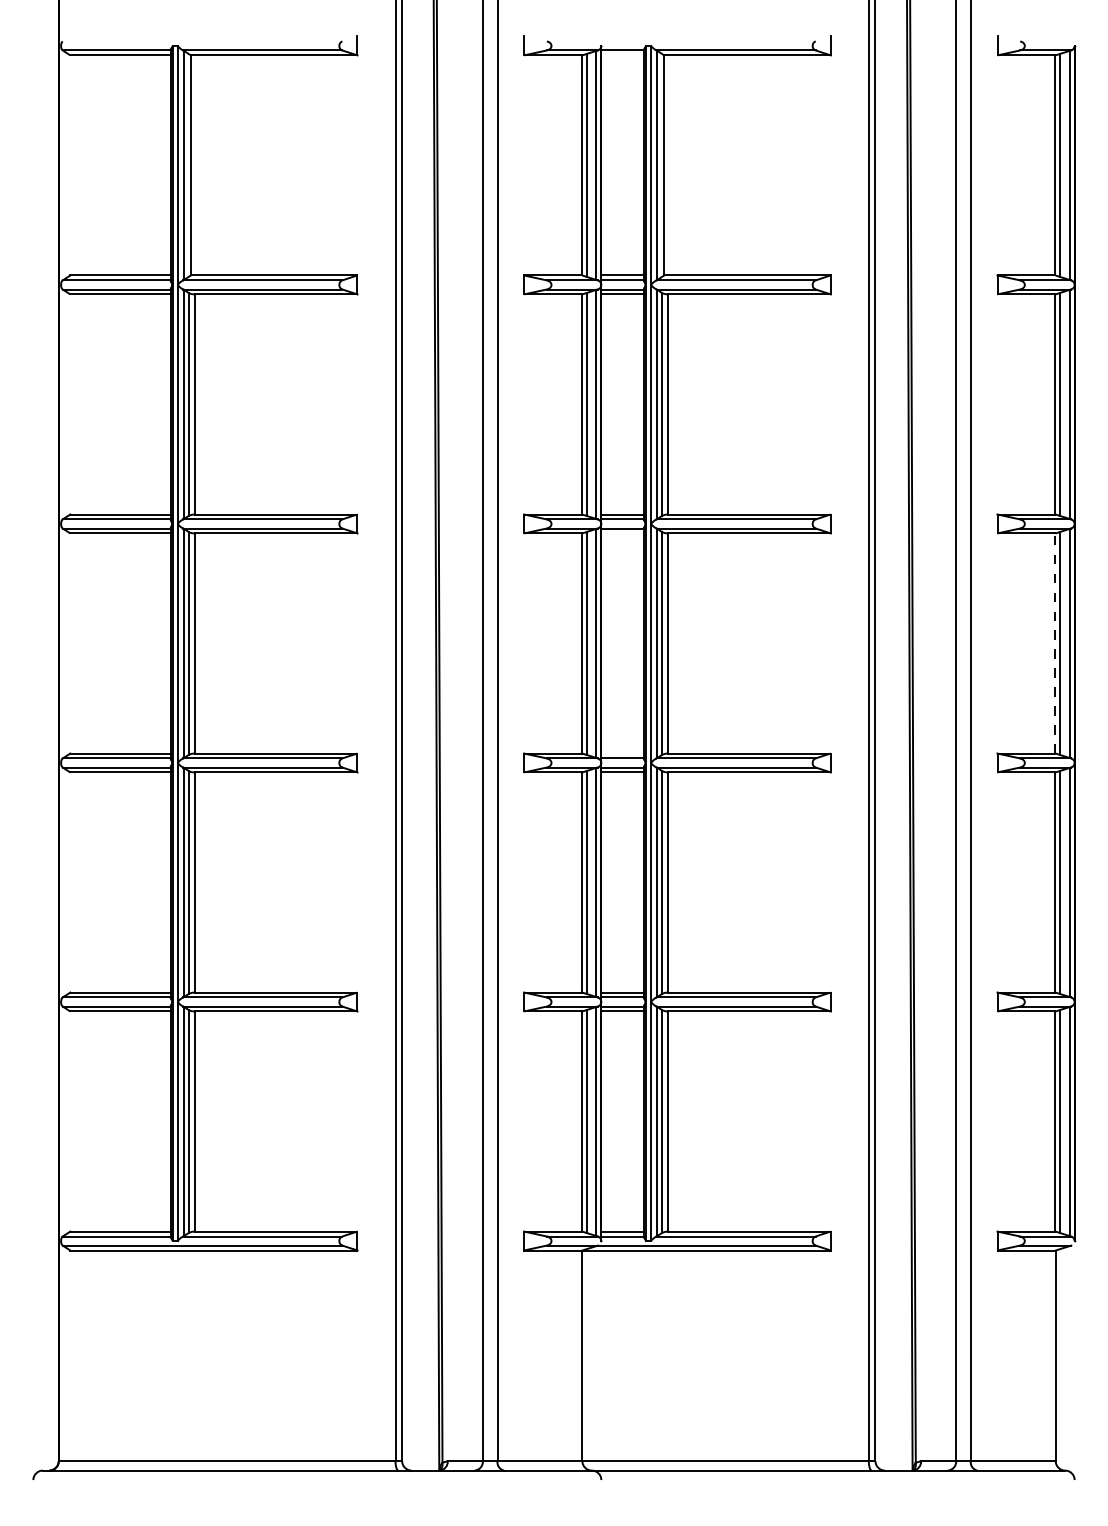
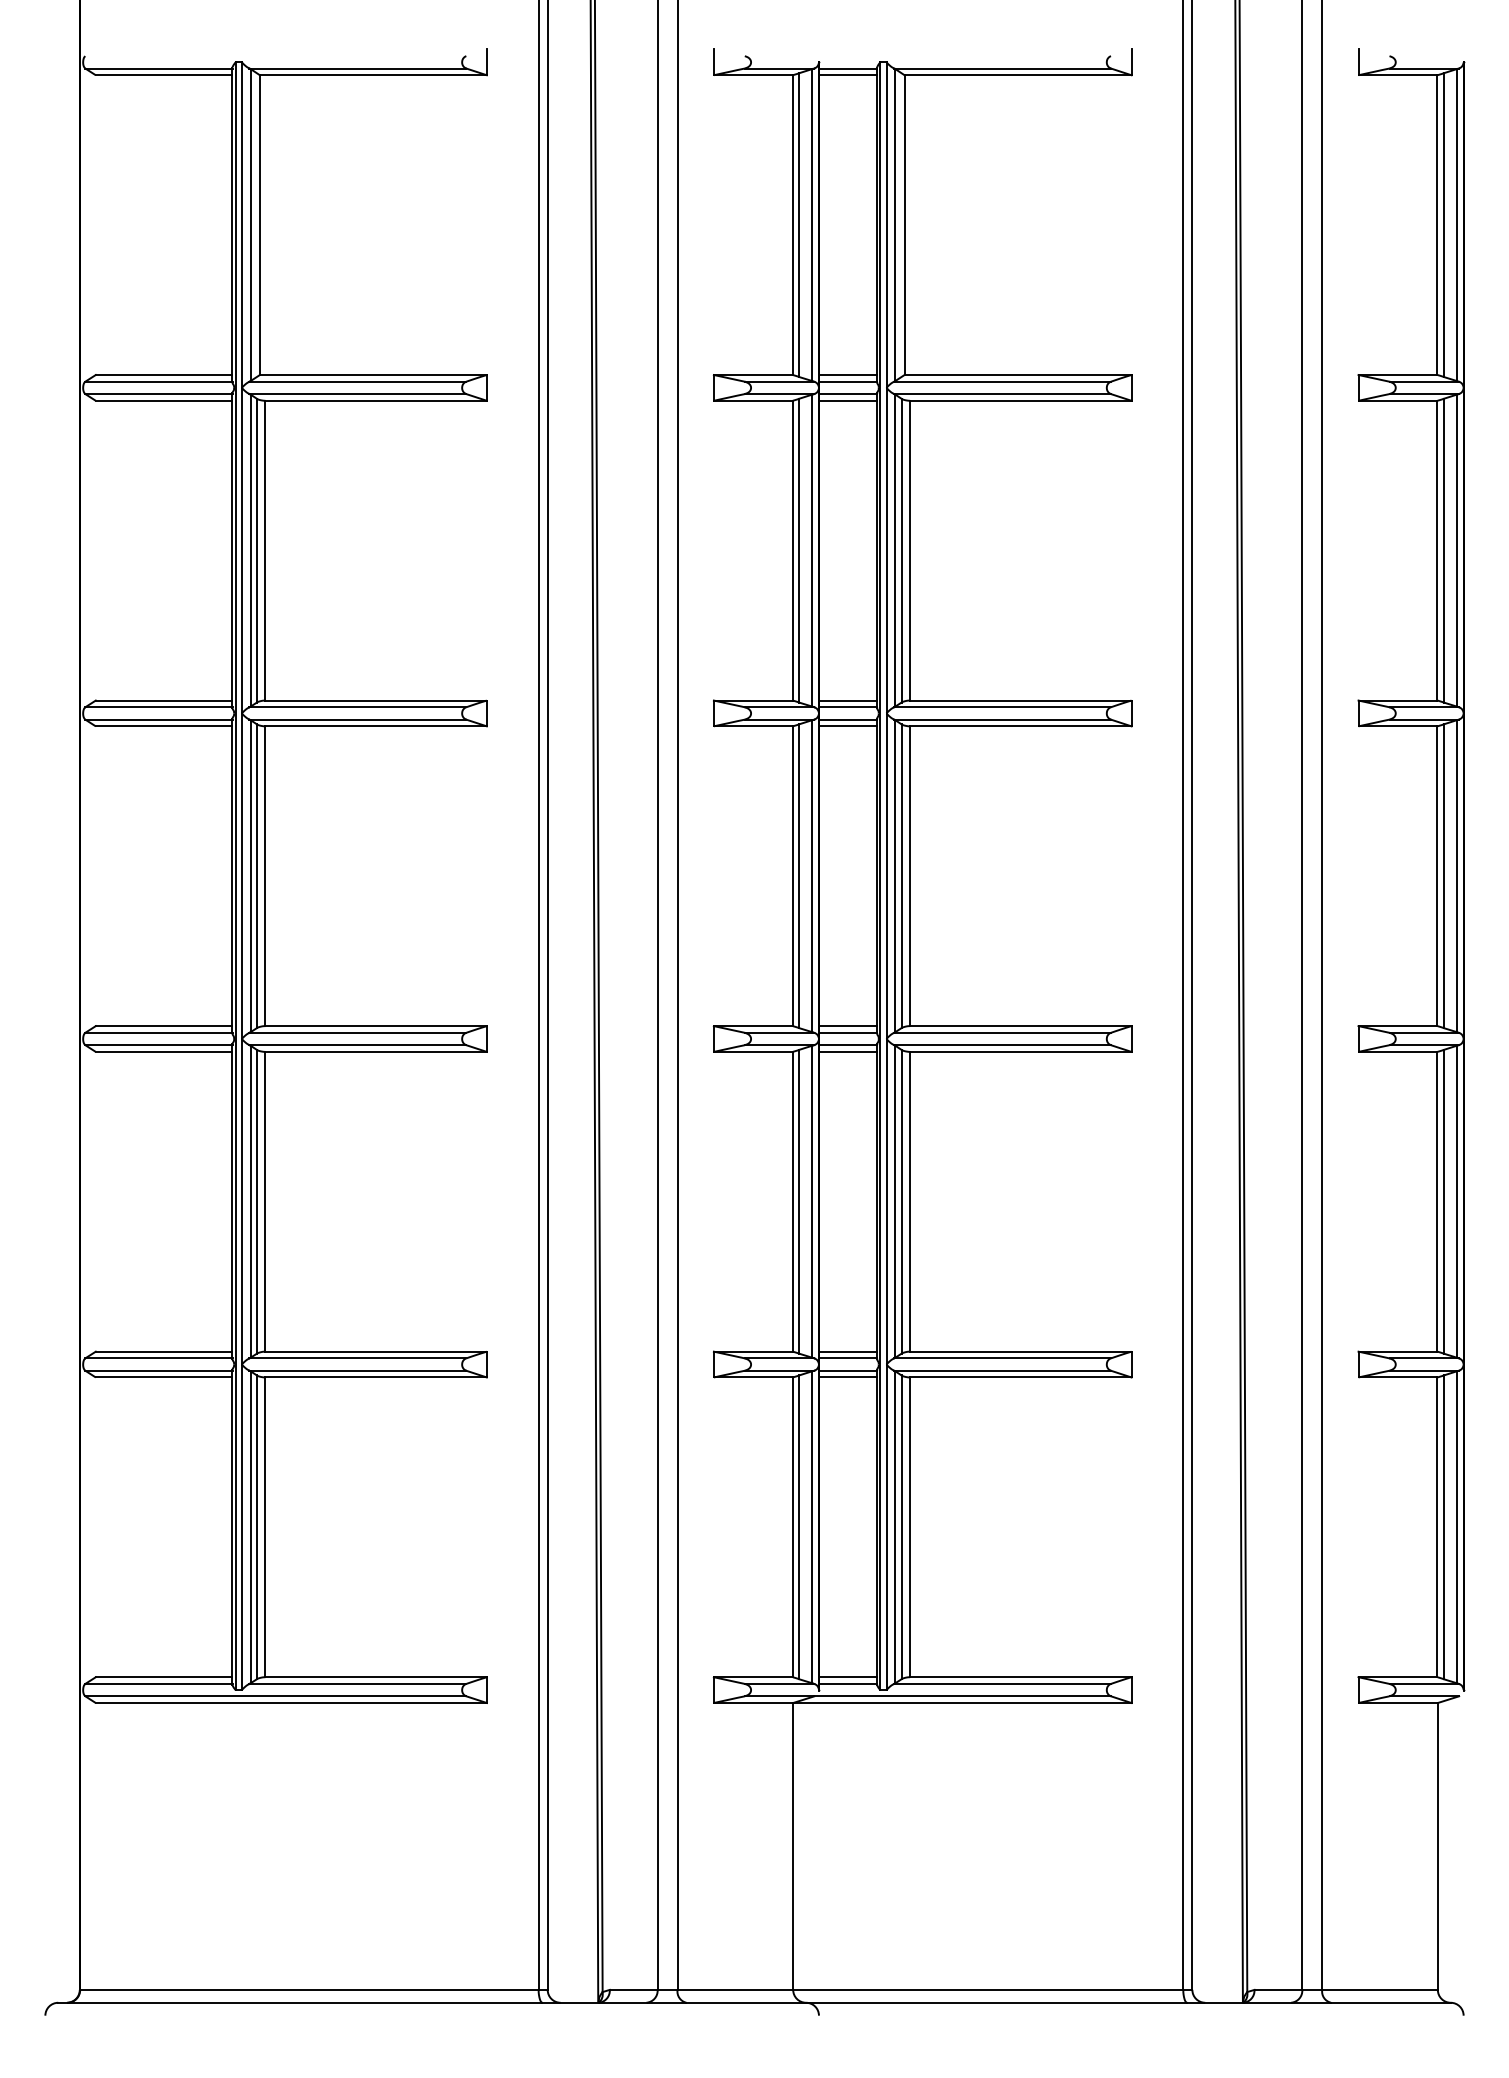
line: (622, 55) -> (847, 75), added
line: (622, 533) -> (847, 726), added
line: (1055, 643) -> (1437, 876), dashed -> solid
line: (622, 753) -> (847, 1026), added

